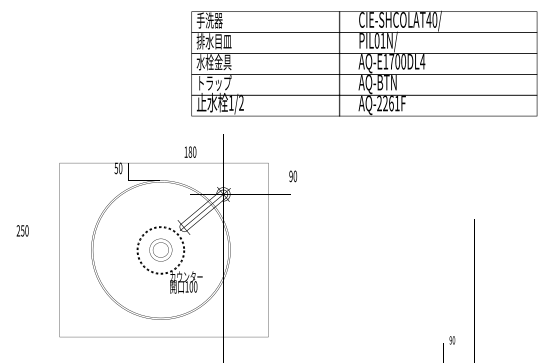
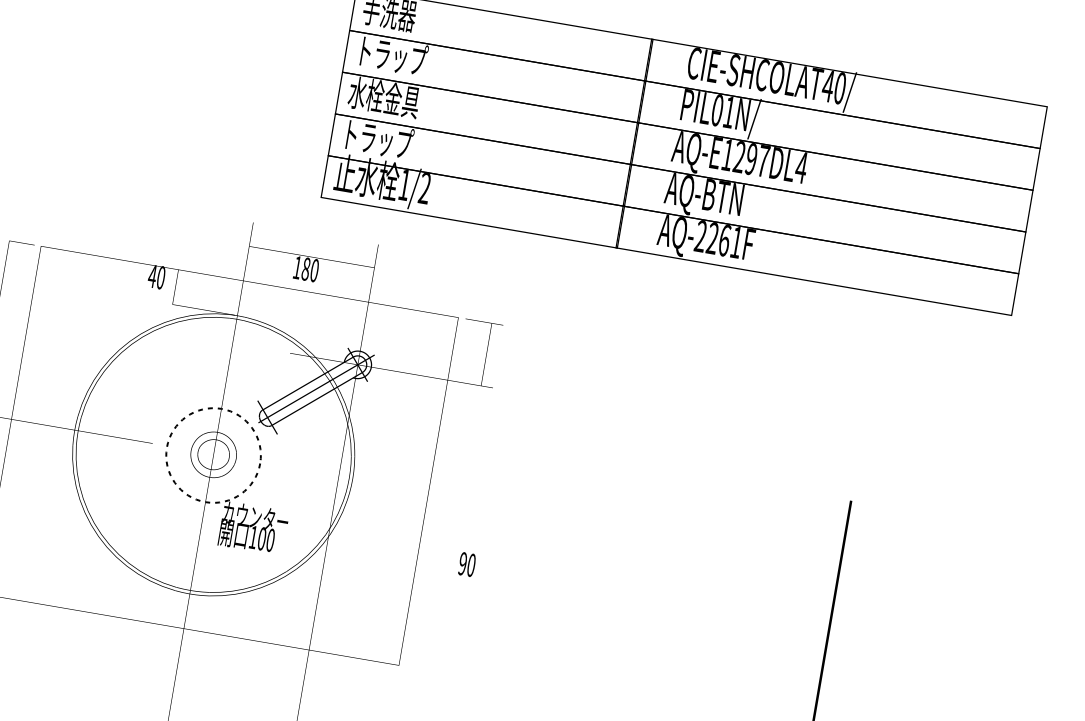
text: (213, 41) -> (390, 55), 排水目皿 -> トラップ
text: (397, 61) -> (751, 158), AQ-E1700DL4 -> AQ-E1297DL4
text: (116, 168) -> (152, 276), 50 -> 40
text: (293, 176) -> (467, 564), moved

